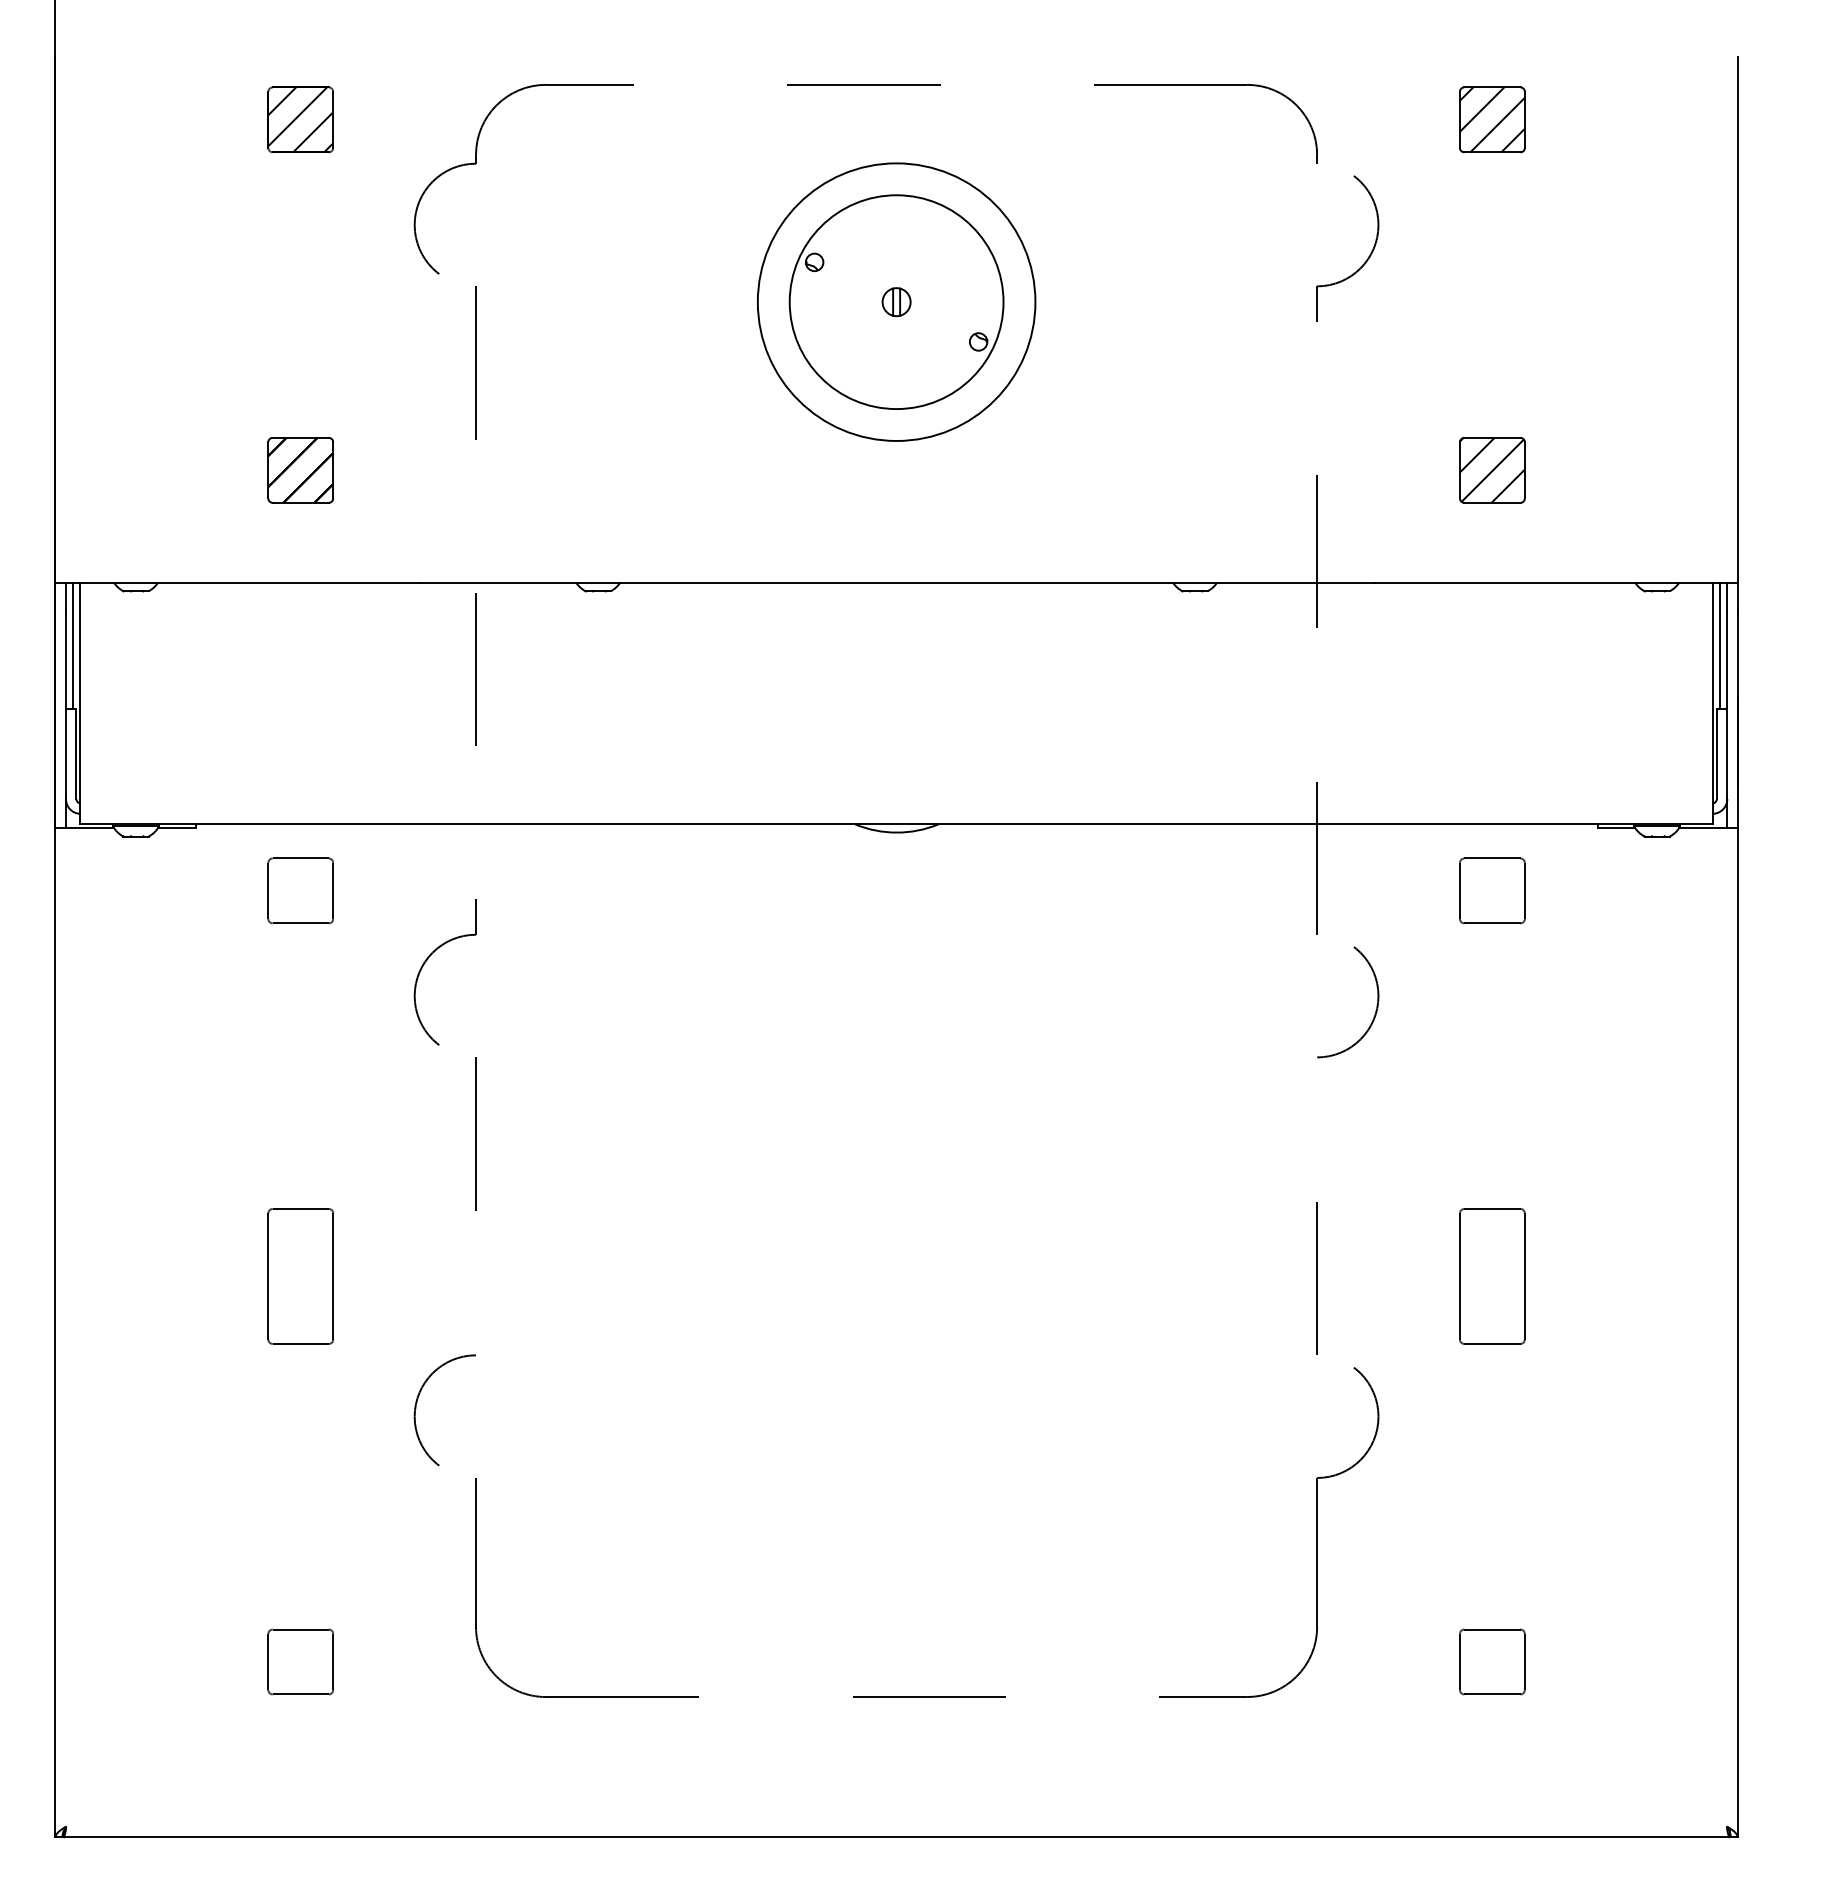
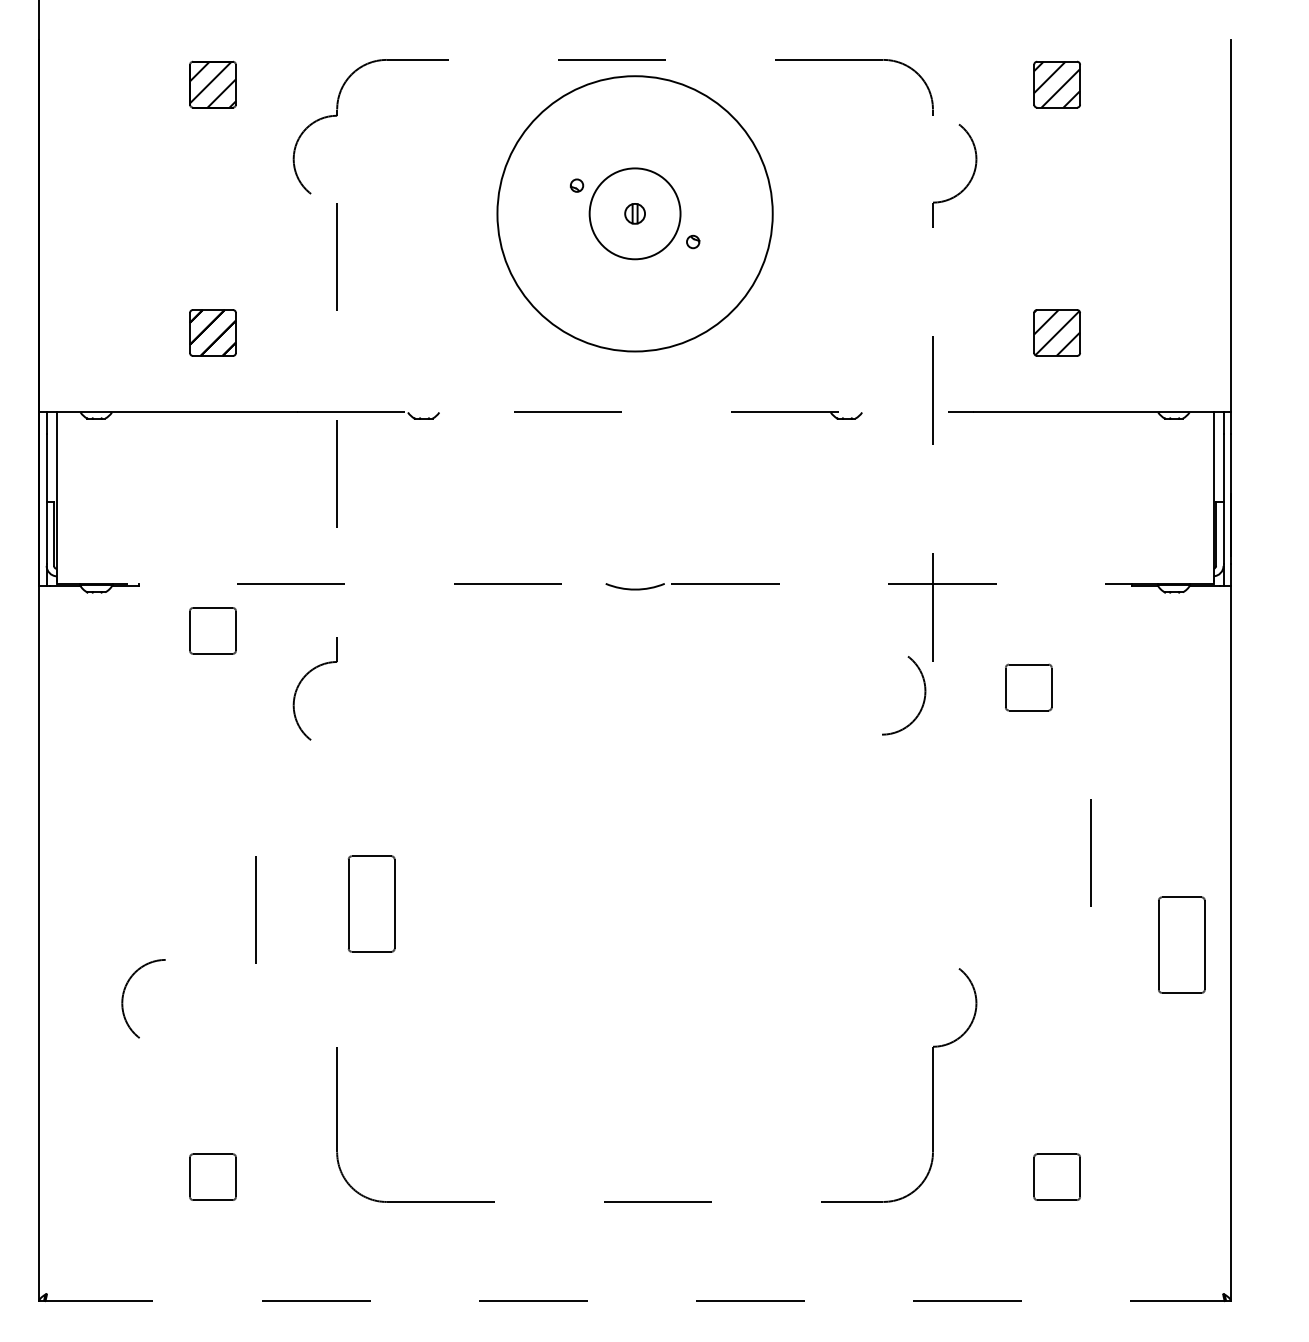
circle: (896, 301) -> (635, 213), size x1.4
circle: (896, 302) -> (635, 214), size x0.6
line: (896, 582) -> (635, 412), solid -> dashed
line: (72, 645) -> (51, 457), removed
line: (1720, 645) -> (1218, 457), removed
line: (896, 824) -> (635, 583), solid -> dashed
part: (1492, 890) -> (1028, 687), moved
arc: (1376, 1005) -> (924, 697), moved
line: (475, 1133) -> (256, 909), moved
part: (300, 1276) -> (371, 904), moved
part: (1492, 1276) -> (1181, 945), moved
line: (1316, 1278) -> (1090, 853), moved
arc: (417, 1403) -> (124, 994), moved
line: (897, 1837) -> (635, 1301), solid -> dashed

